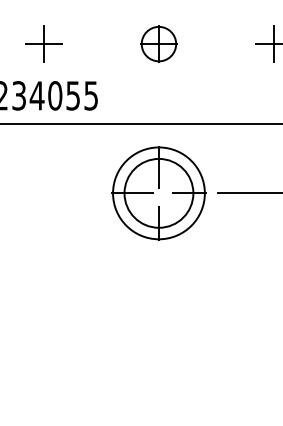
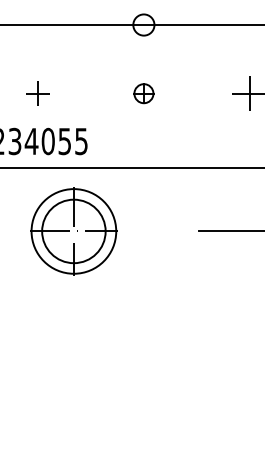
part: (43, 43) -> (37, 93), size x0.7
part: (158, 43) -> (143, 93), size x0.6
part: (158, 193) -> (73, 231), moved

